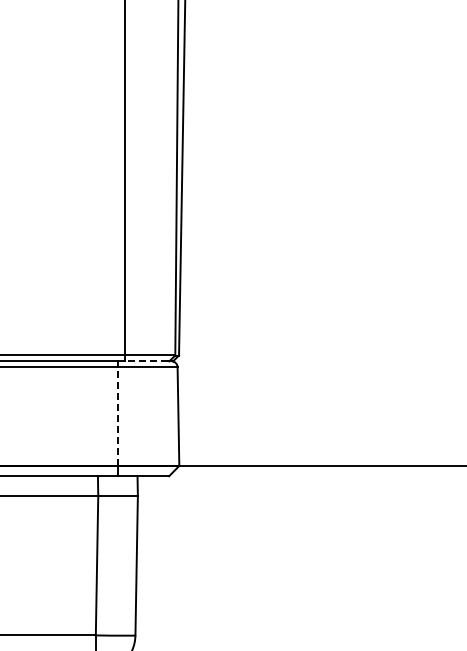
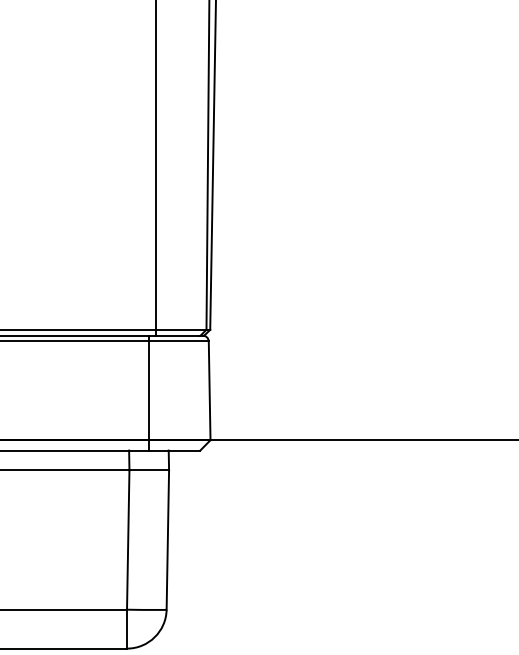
line: (146, 361) -> (177, 335), dashed -> solid
line: (118, 416) -> (149, 390), dashed -> solid

